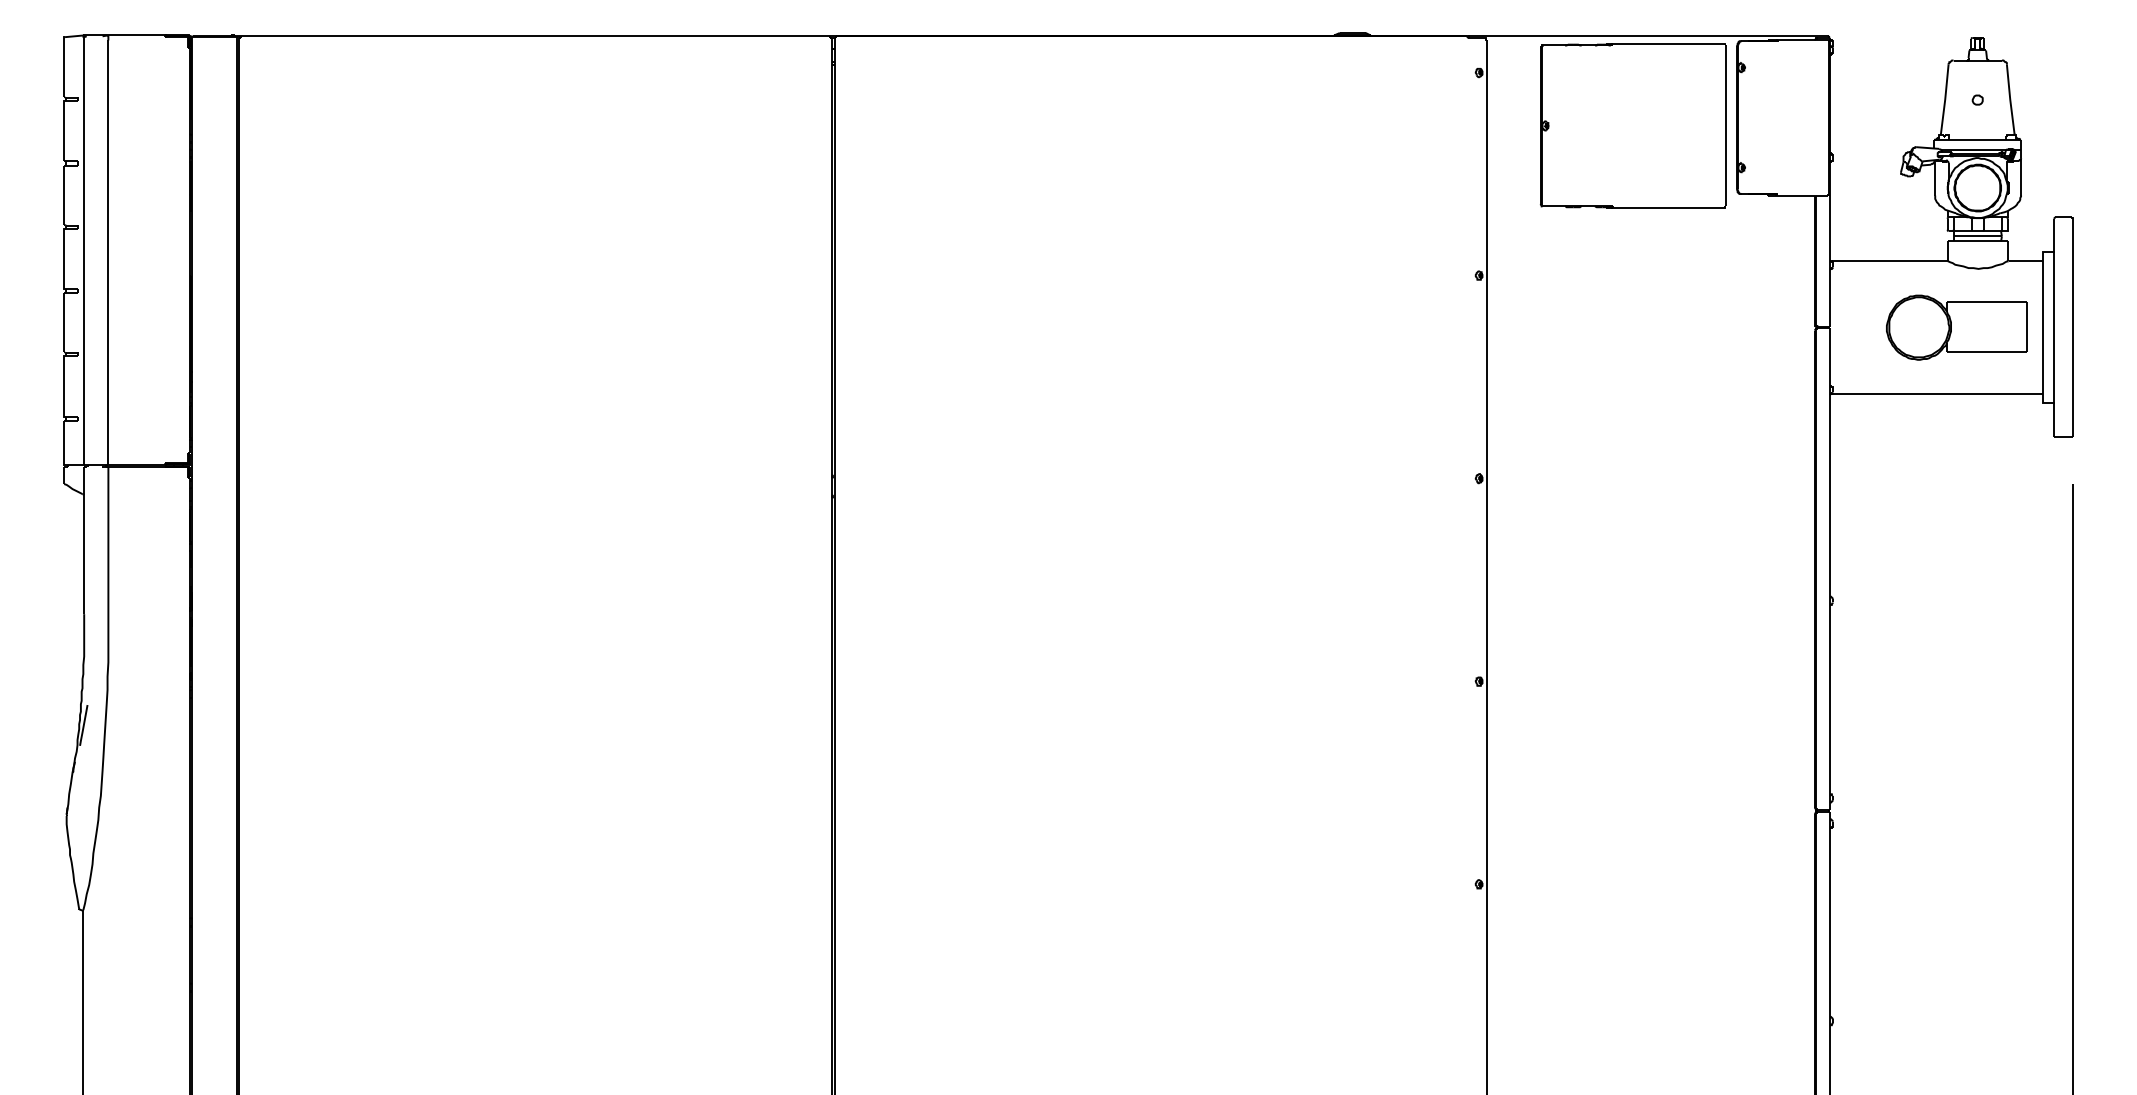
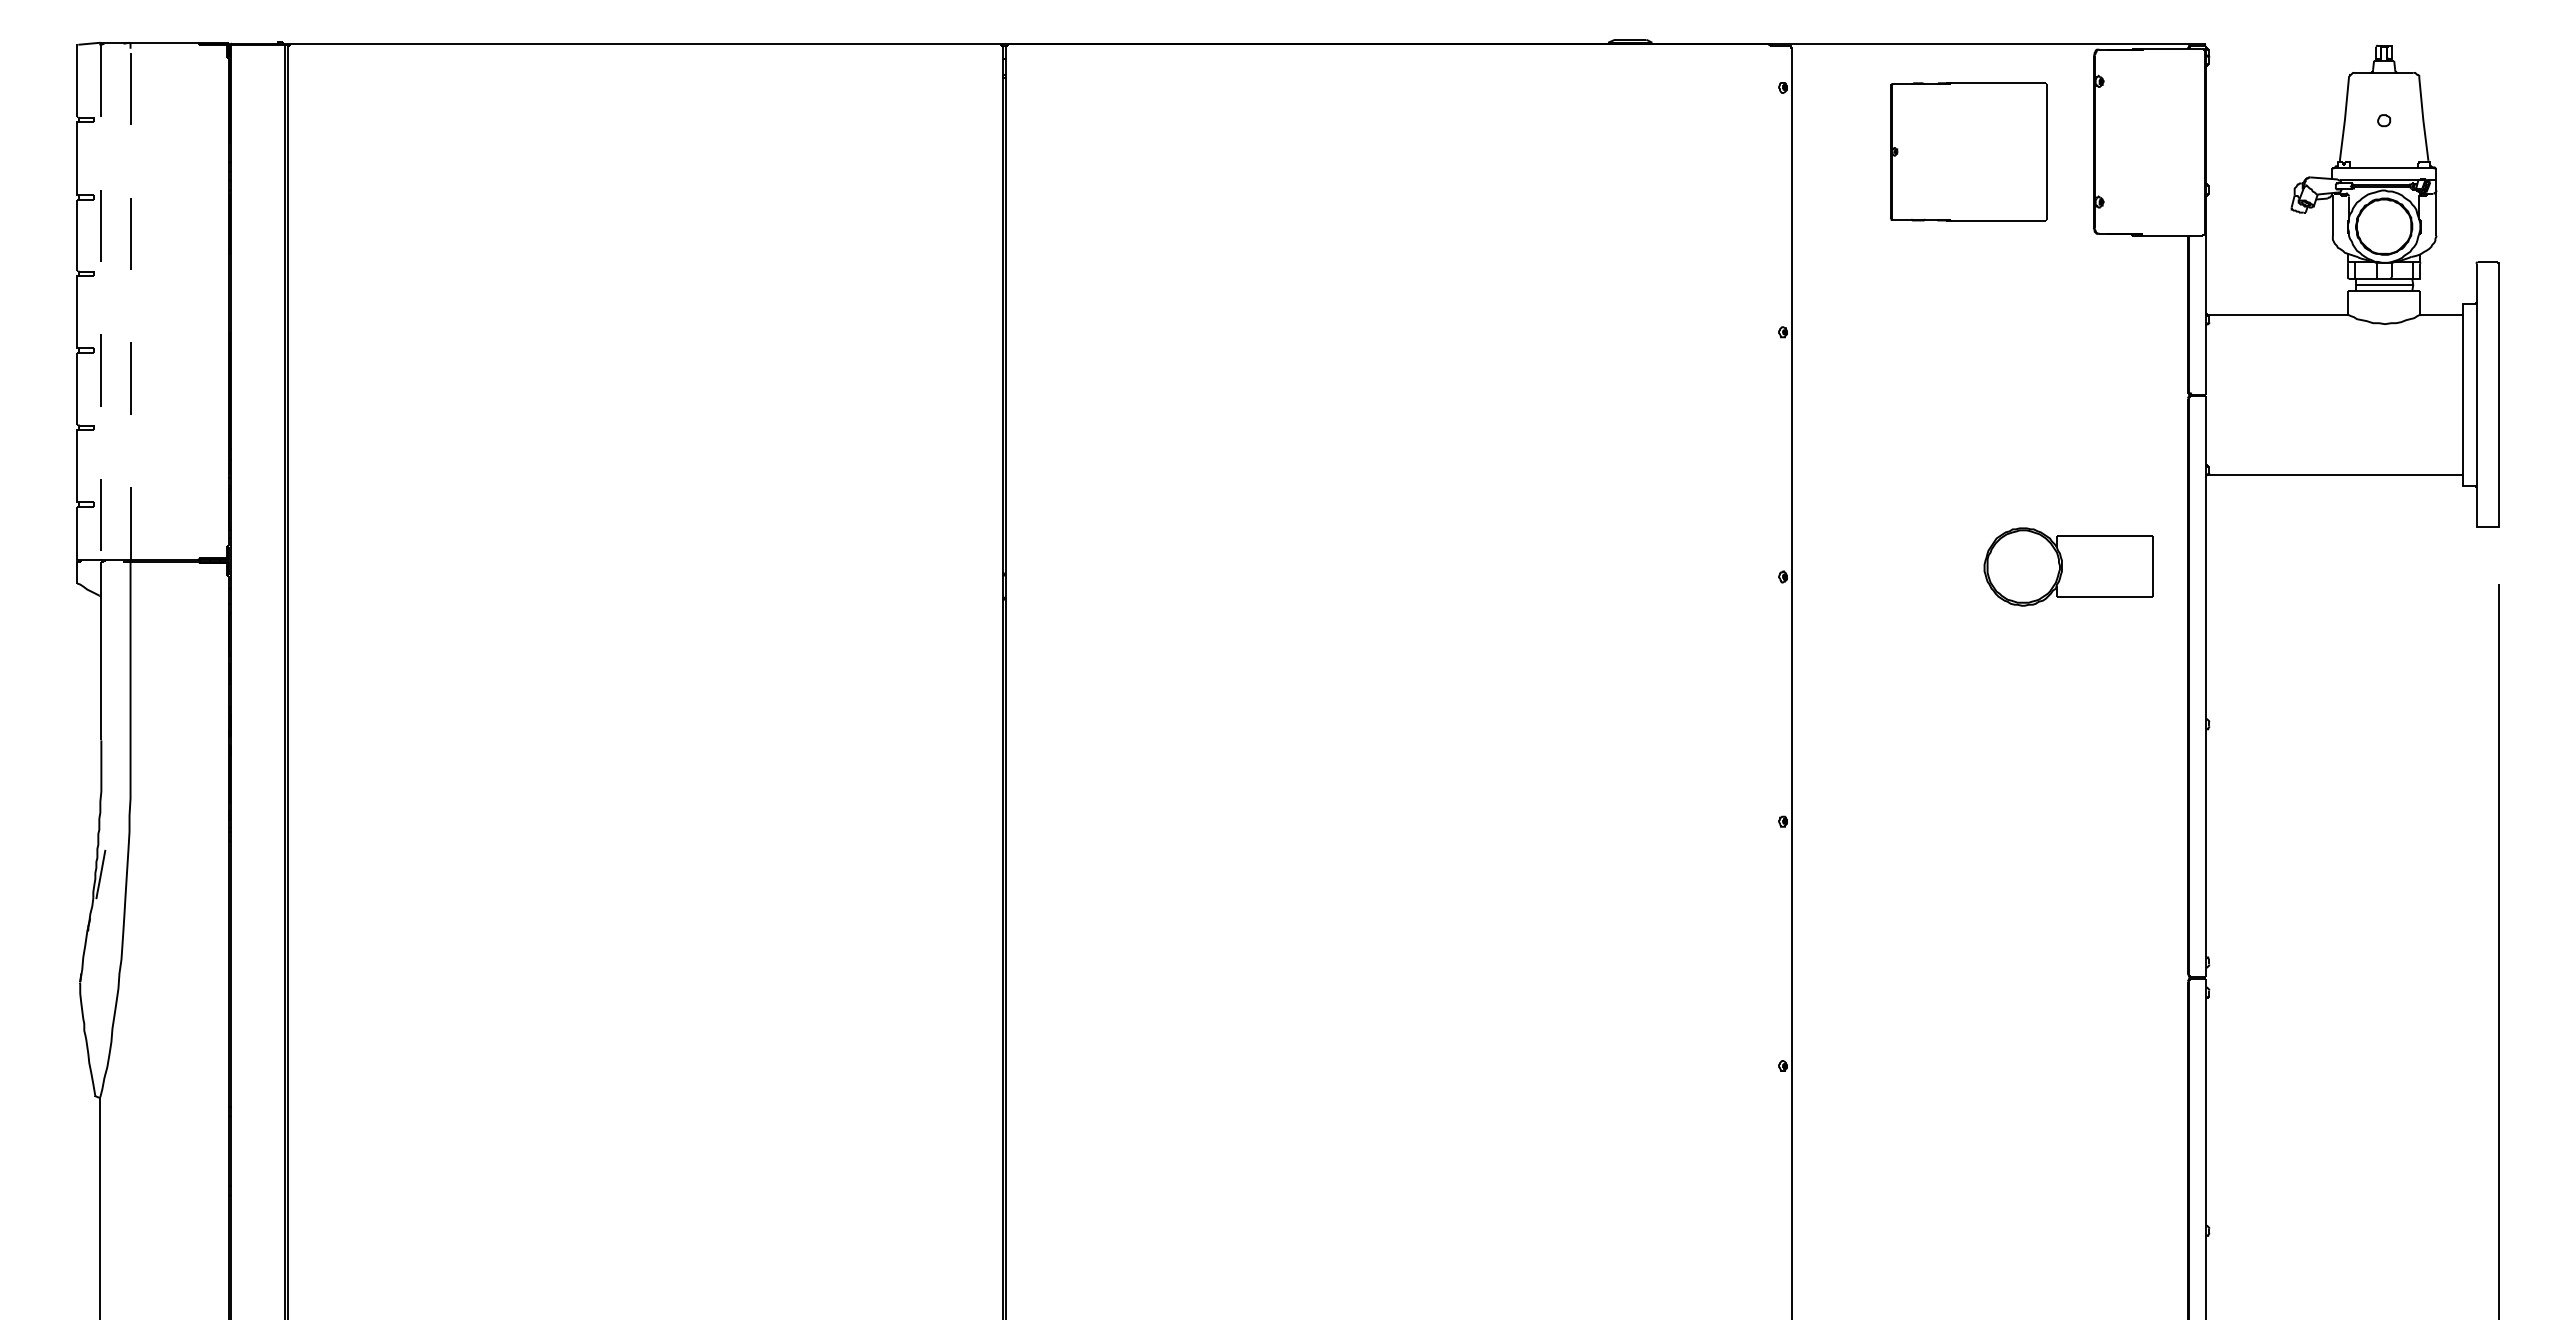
part: (1632, 125) -> (1968, 151), size x0.7
line: (84, 250) -> (101, 302), solid -> dashed
line: (108, 251) -> (130, 303), solid -> dashed
part: (1956, 327) -> (2068, 566), moved

